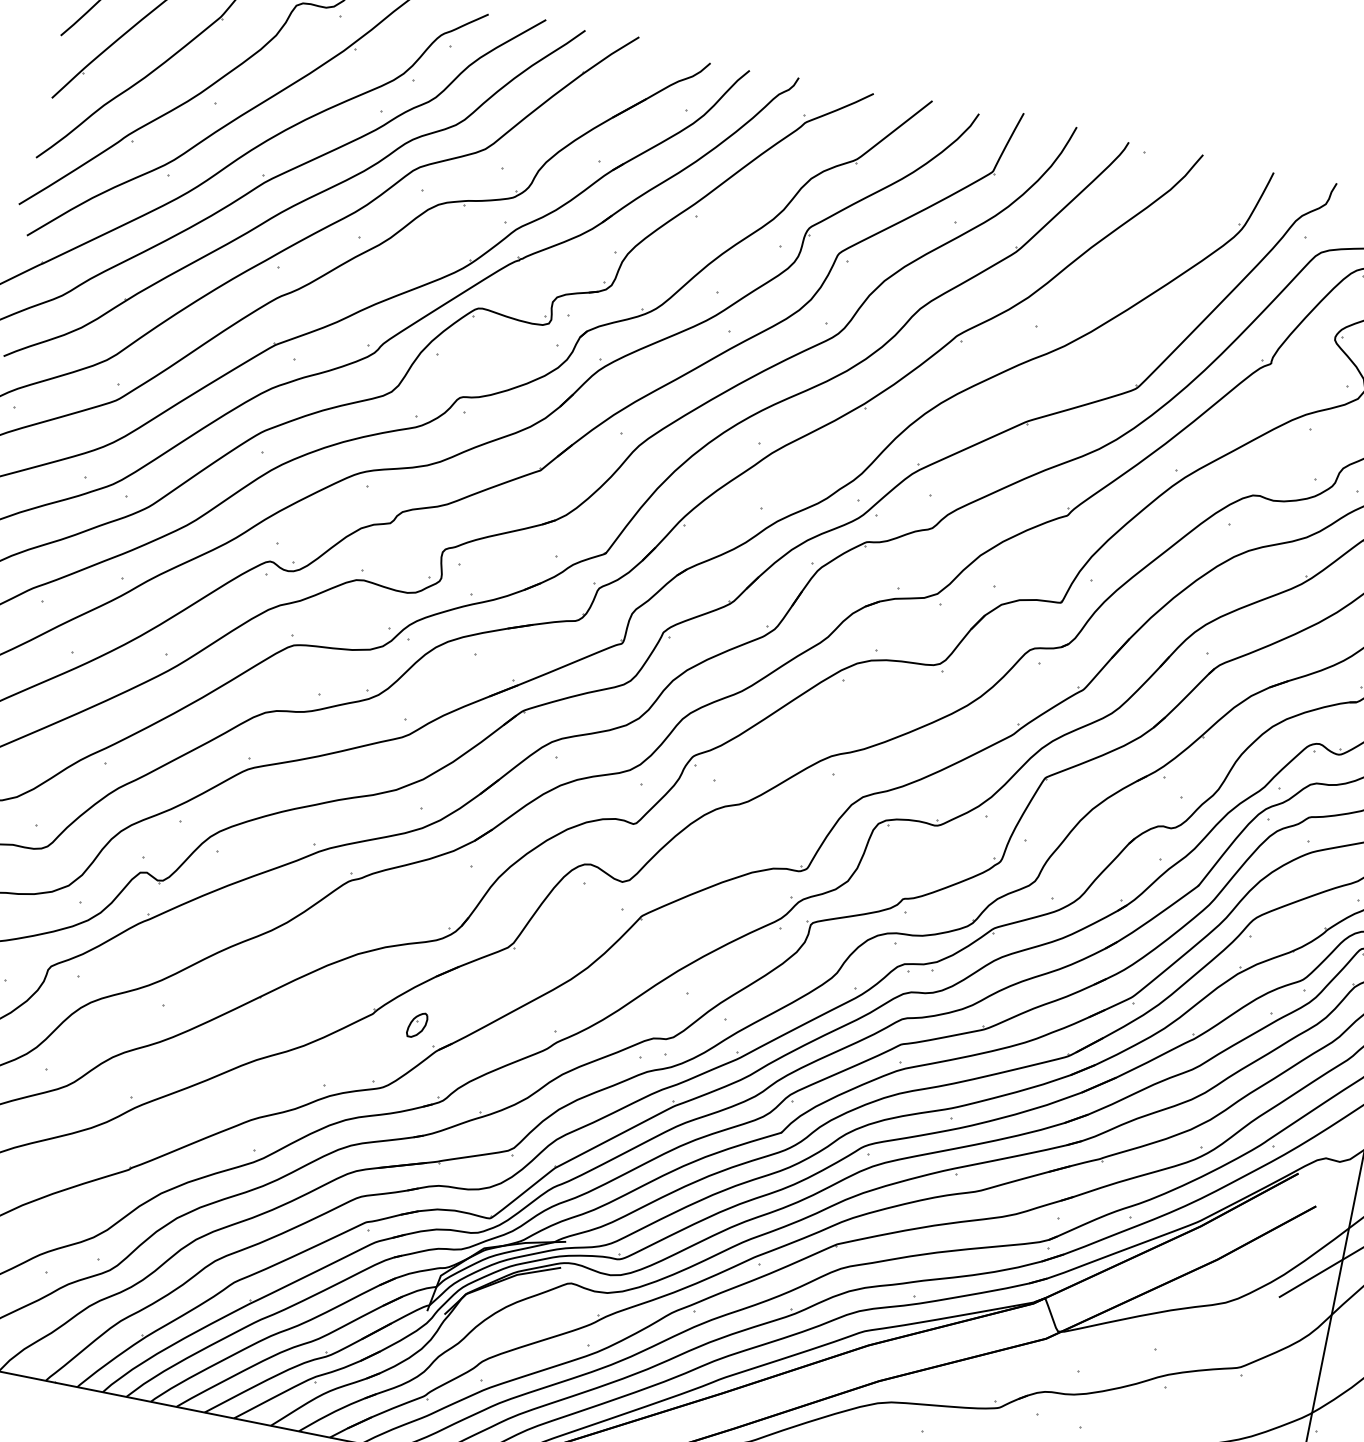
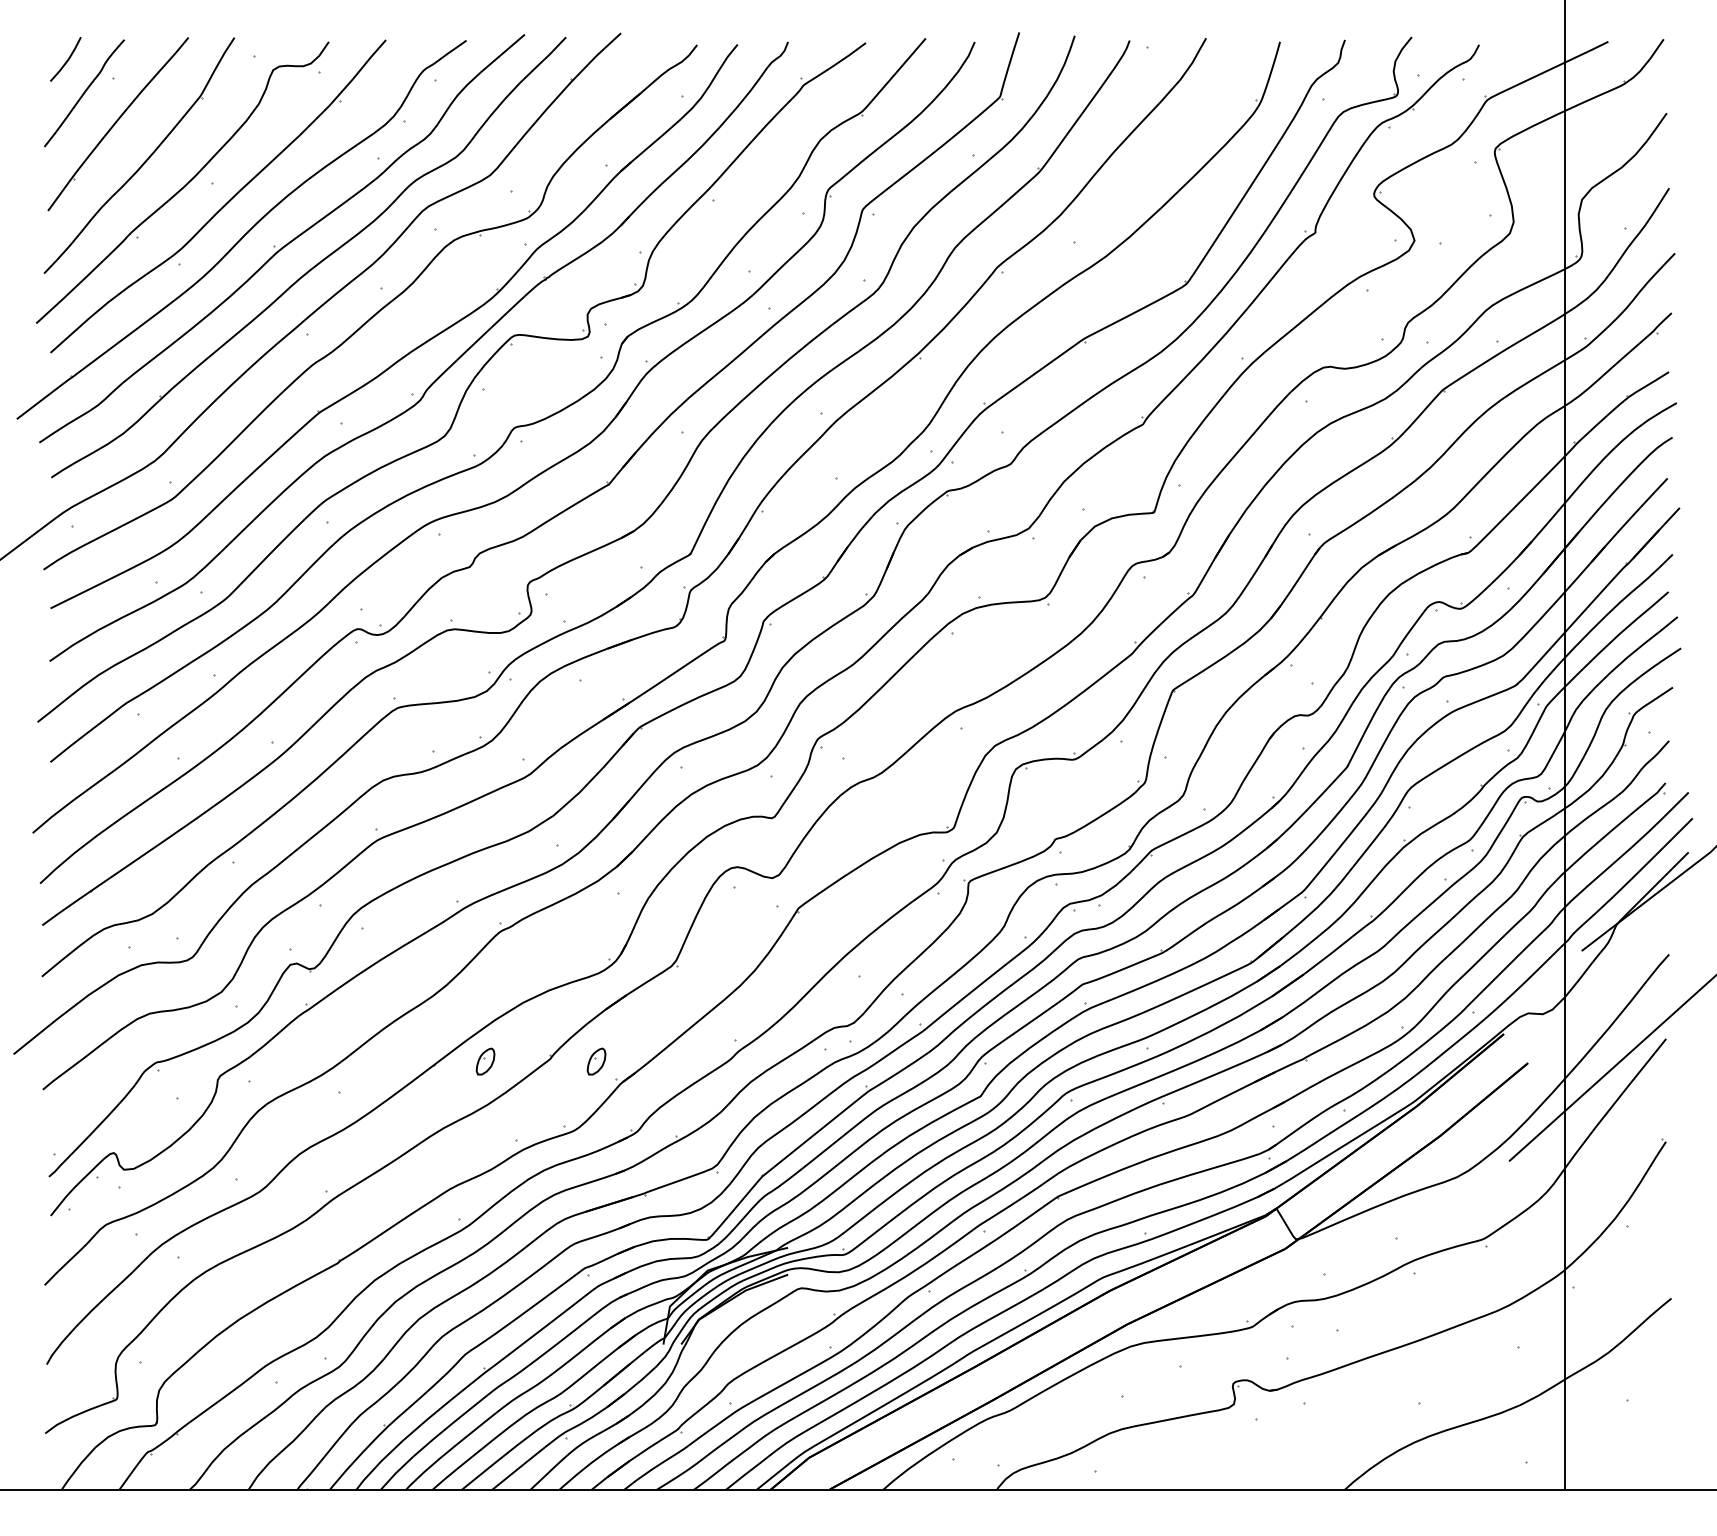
part: (310, 1003) -> (485, 1061), added

